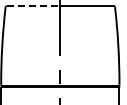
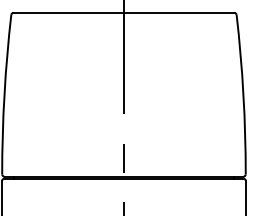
line: (33, 6) -> (68, 13), dashed -> solid

